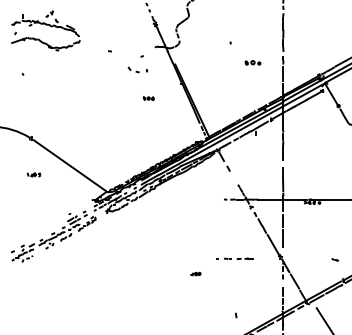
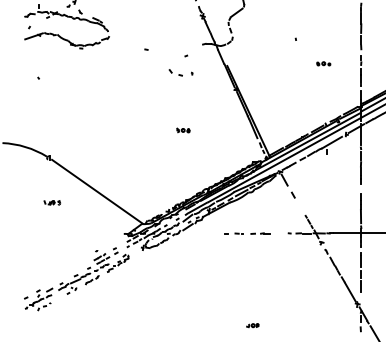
part: (253, 62) -> (324, 63), size x0.71
part: (148, 98) -> (182, 130), moved
part: (234, 258) -> (247, 233), moved

